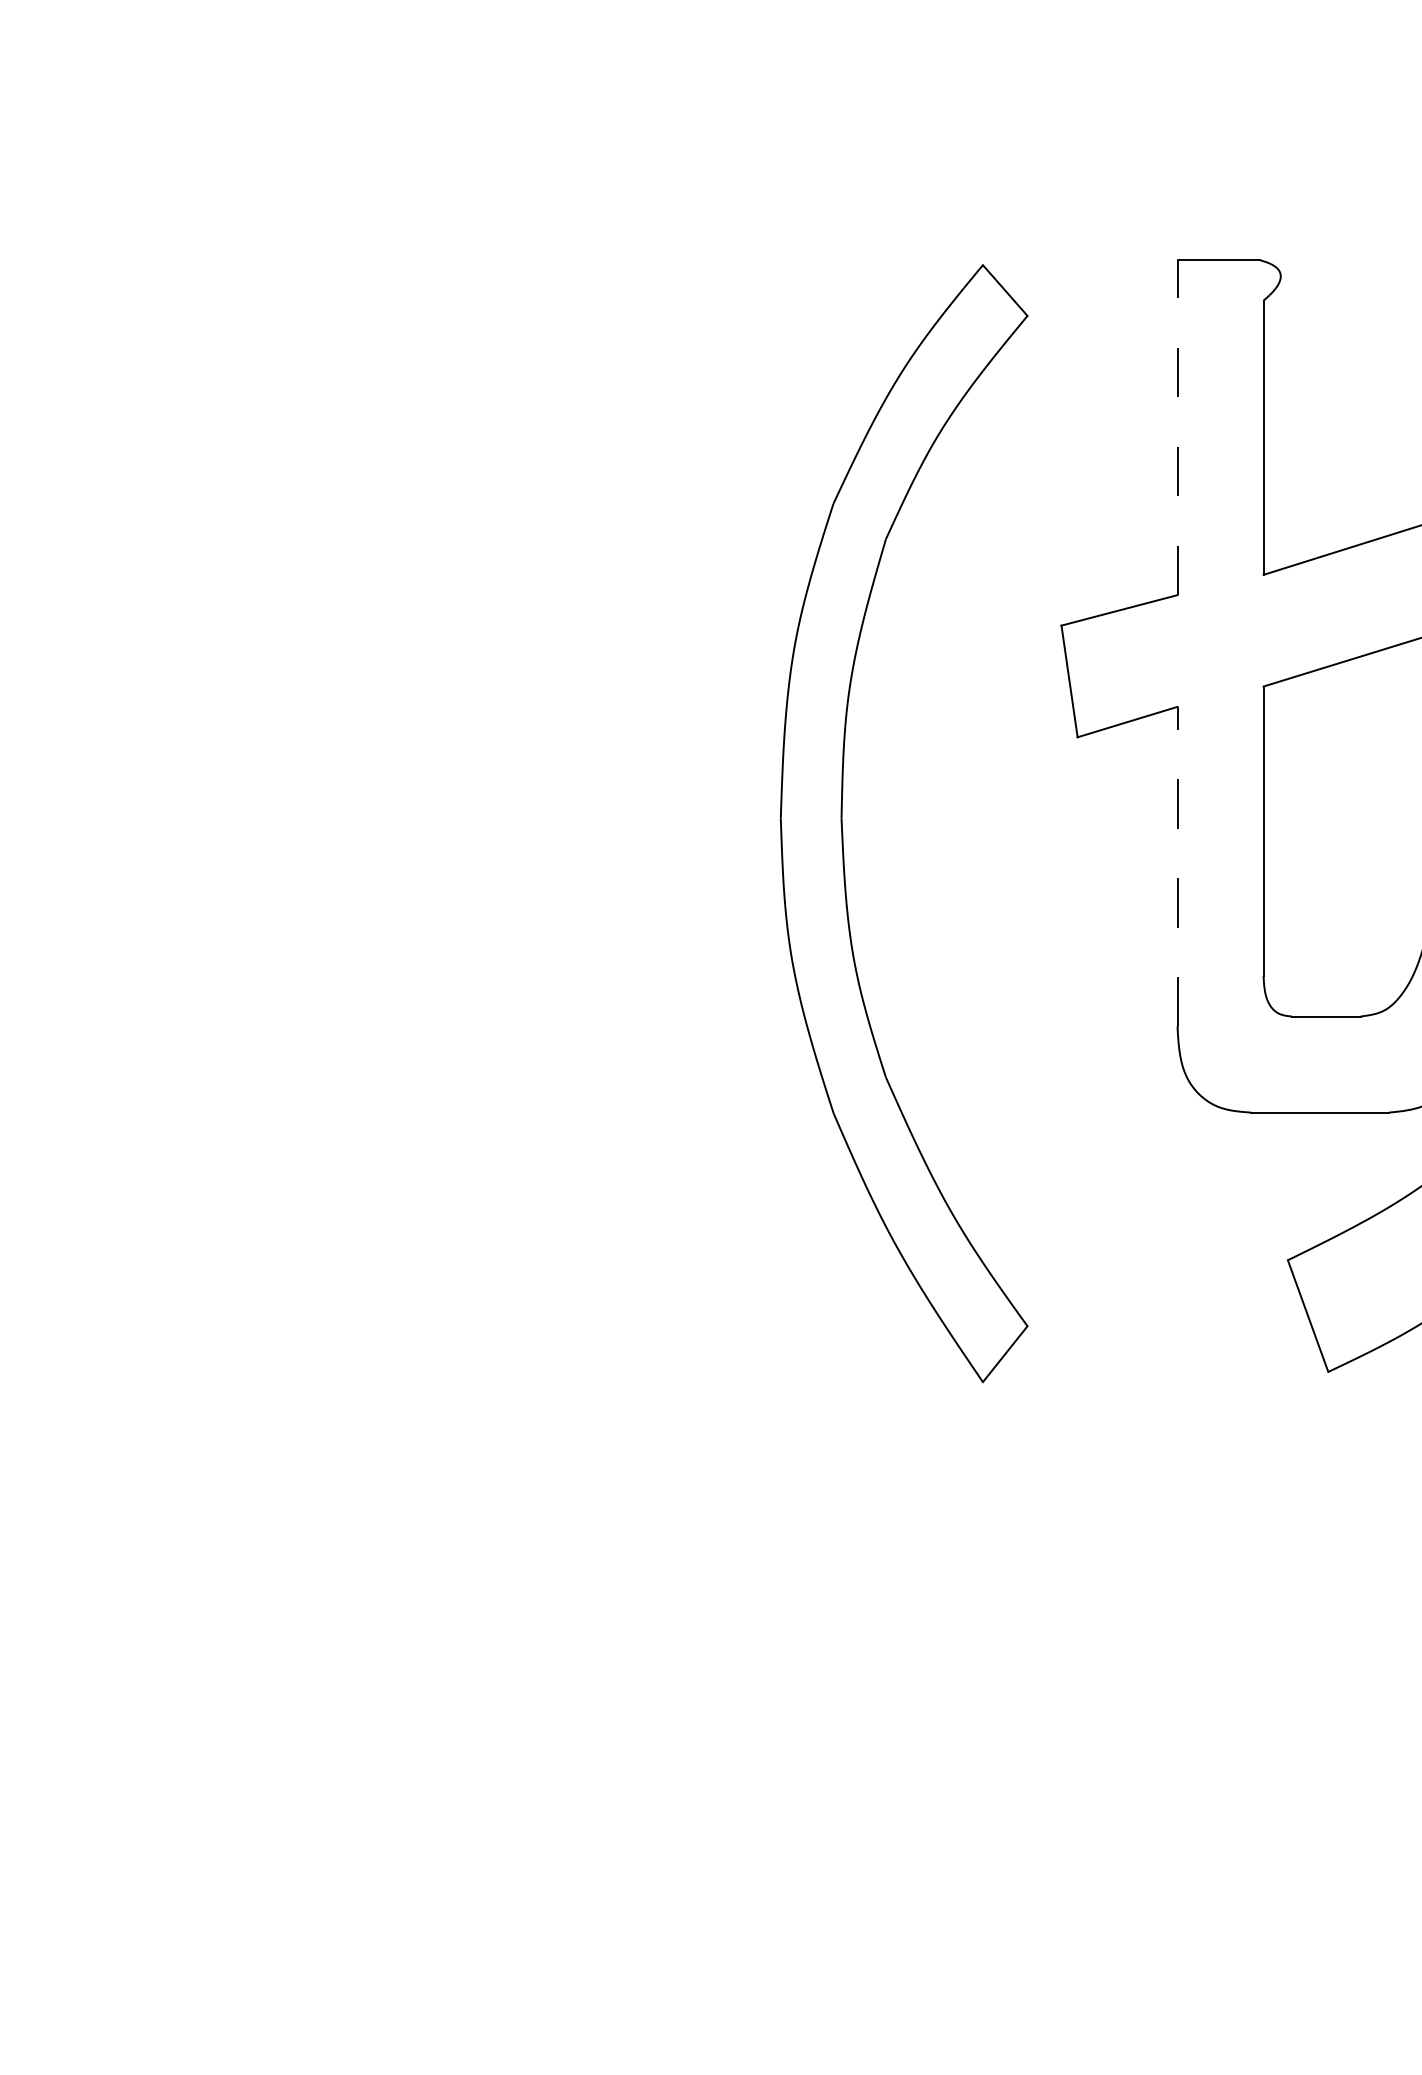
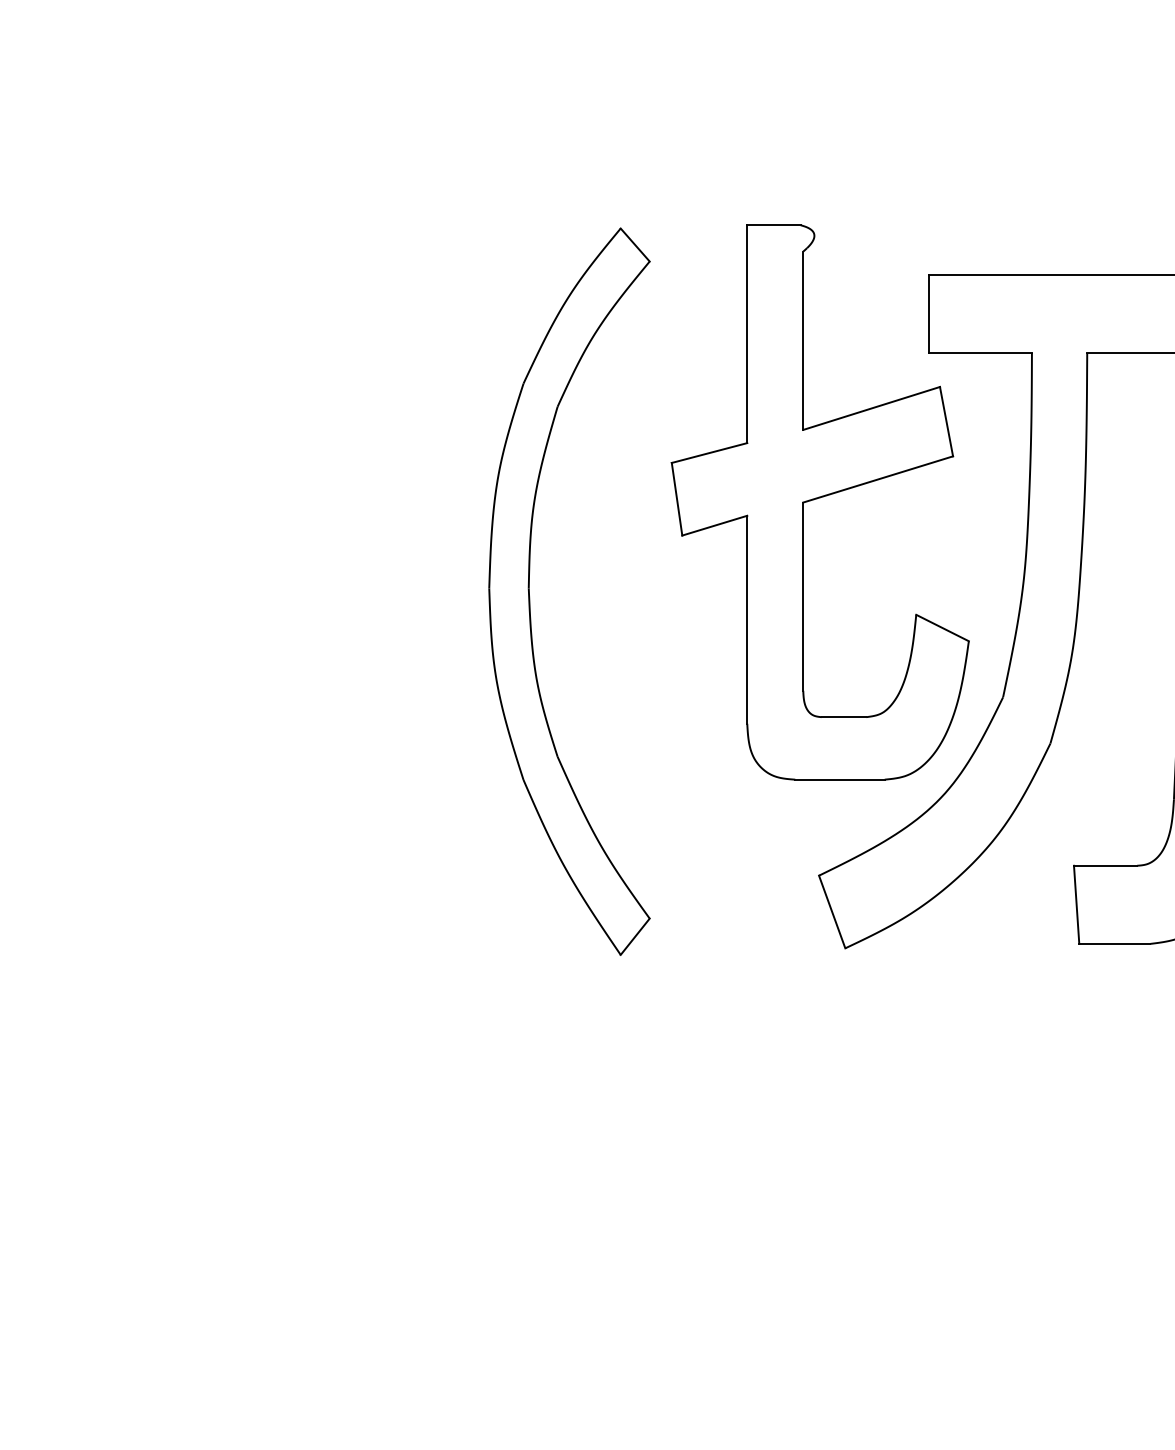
line: (1177, 428) -> (747, 334), dashed -> solid
line: (1177, 866) -> (747, 619), dashed -> solid

